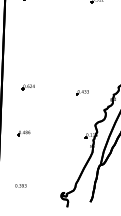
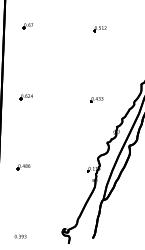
part: (27, 87) -> (25, 97), moved
part: (82, 92) -> (96, 99), moved
text: (20, 185) -> (20, 236), moved

